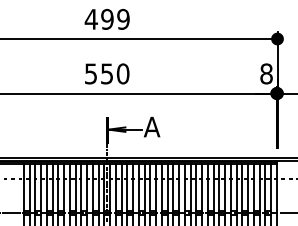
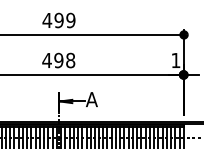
text: (106, 73) -> (58, 60), 550 -> 498
text: (266, 73) -> (175, 60), 8 -> 1

